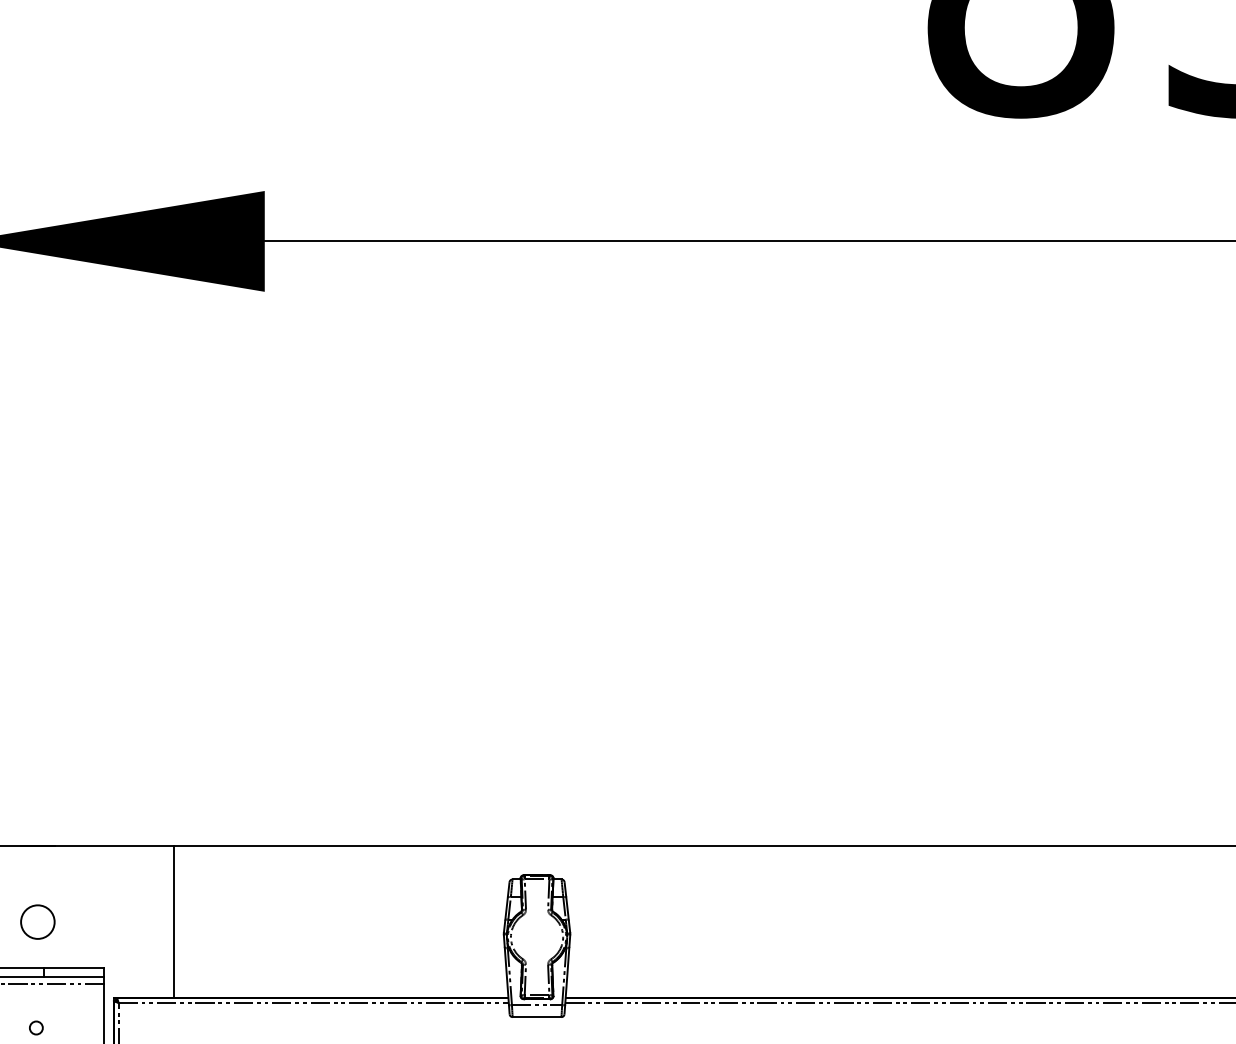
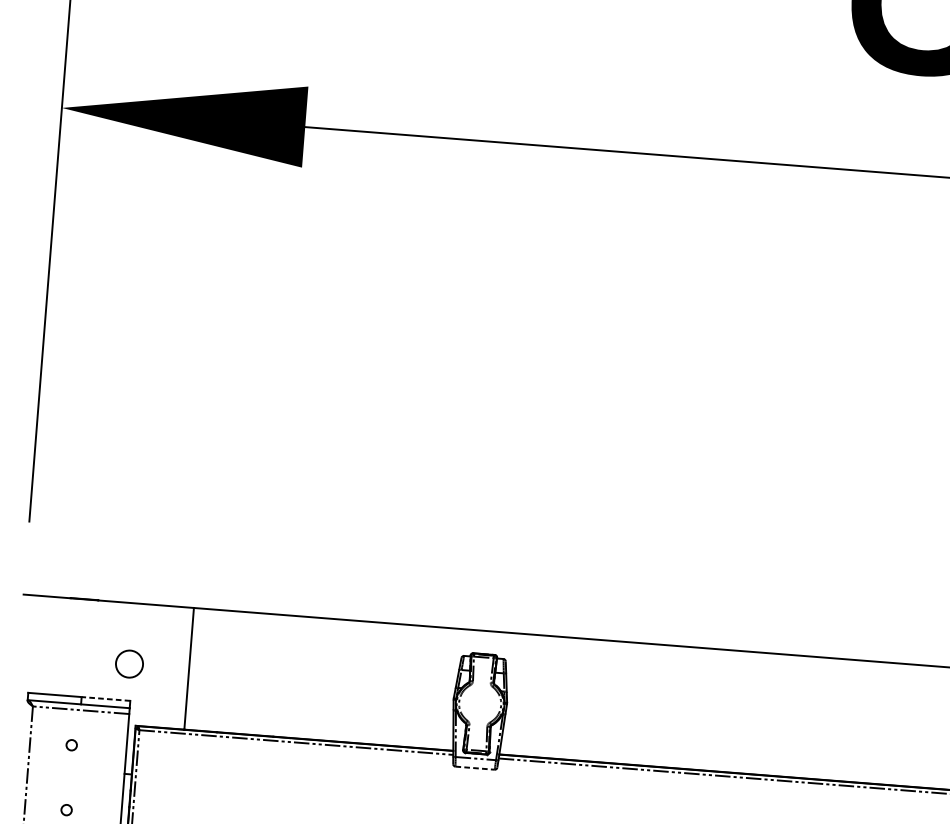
circle: (37, 921) -> (129, 663), moved
line: (73, 967) -> (105, 698), solid -> dashed
line: (537, 1017) -> (475, 768), solid -> dashed

